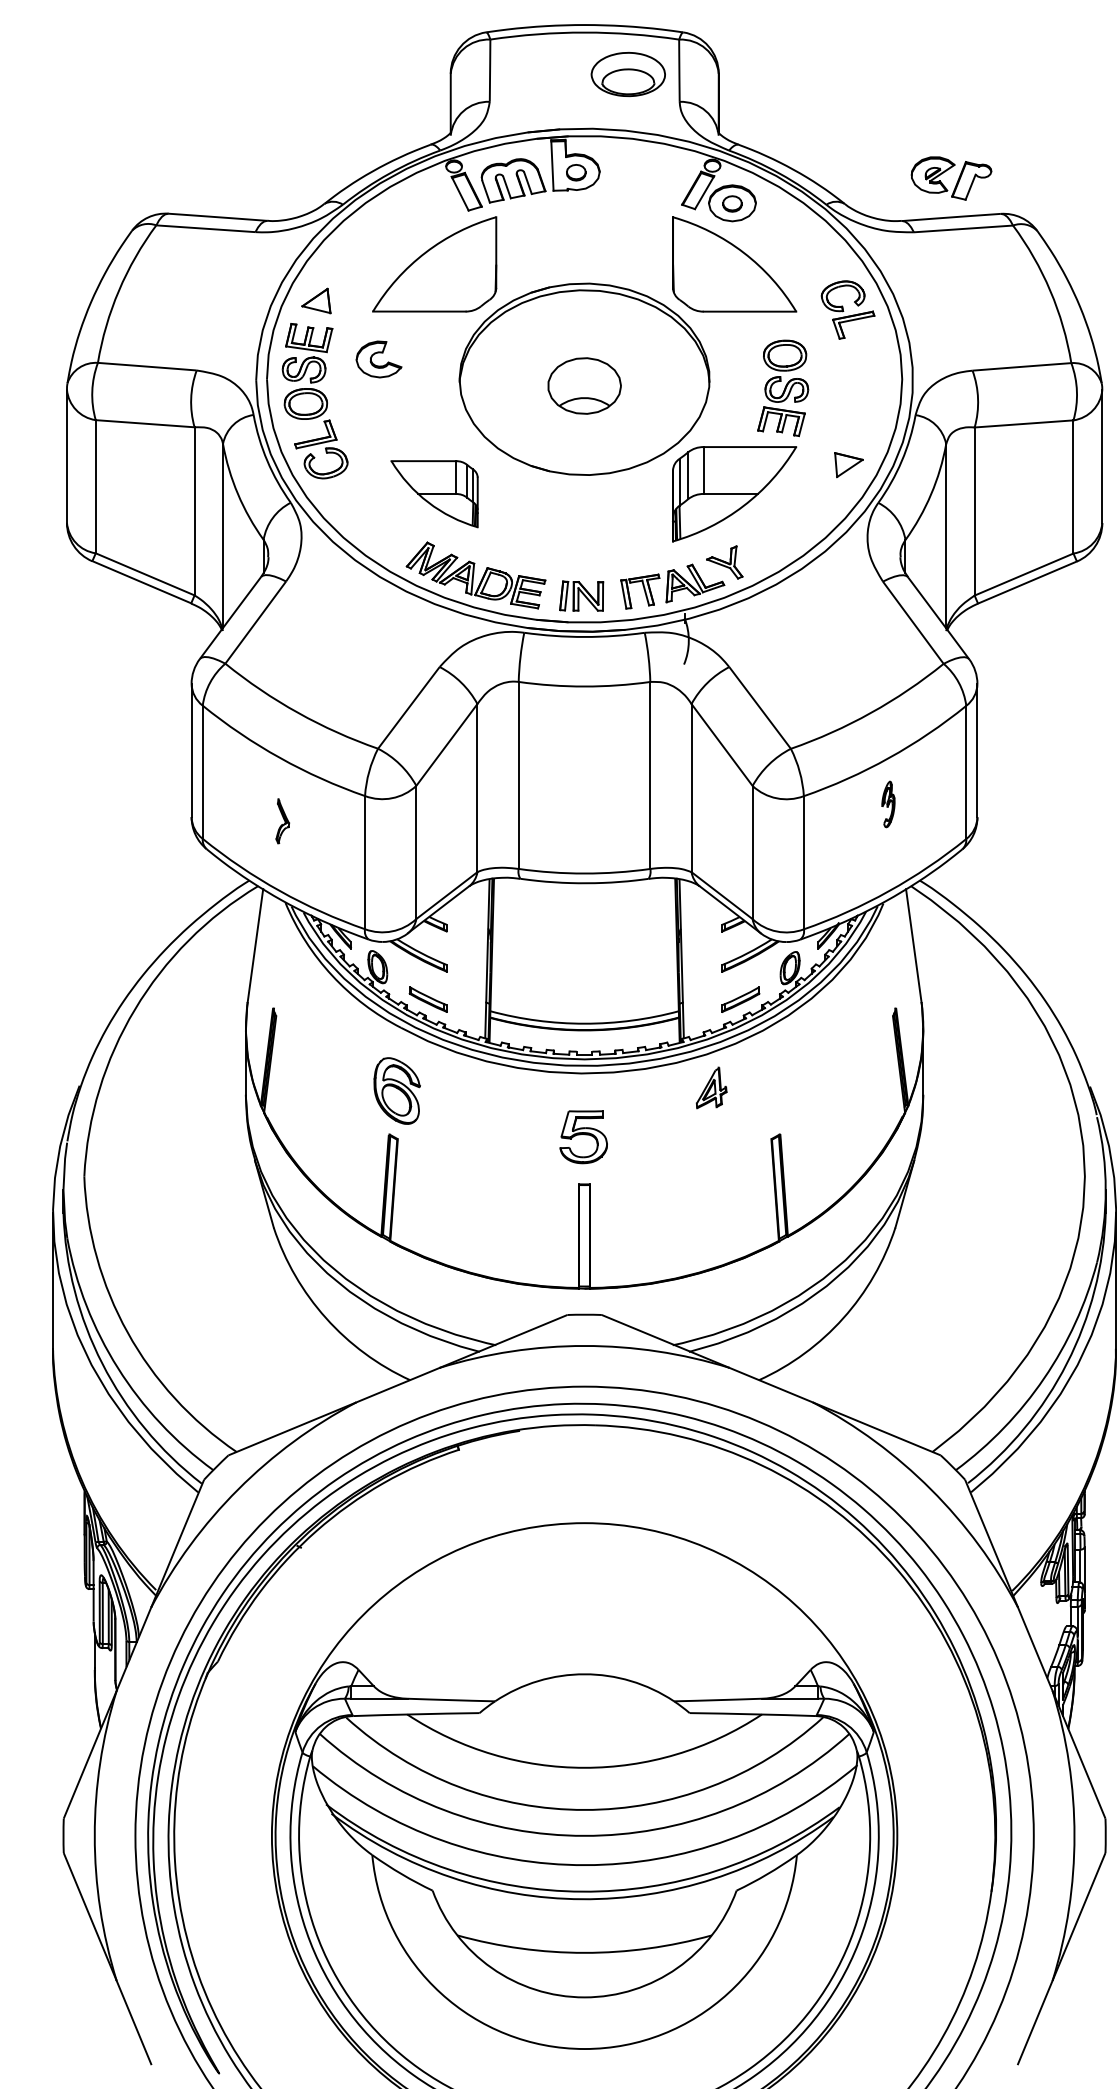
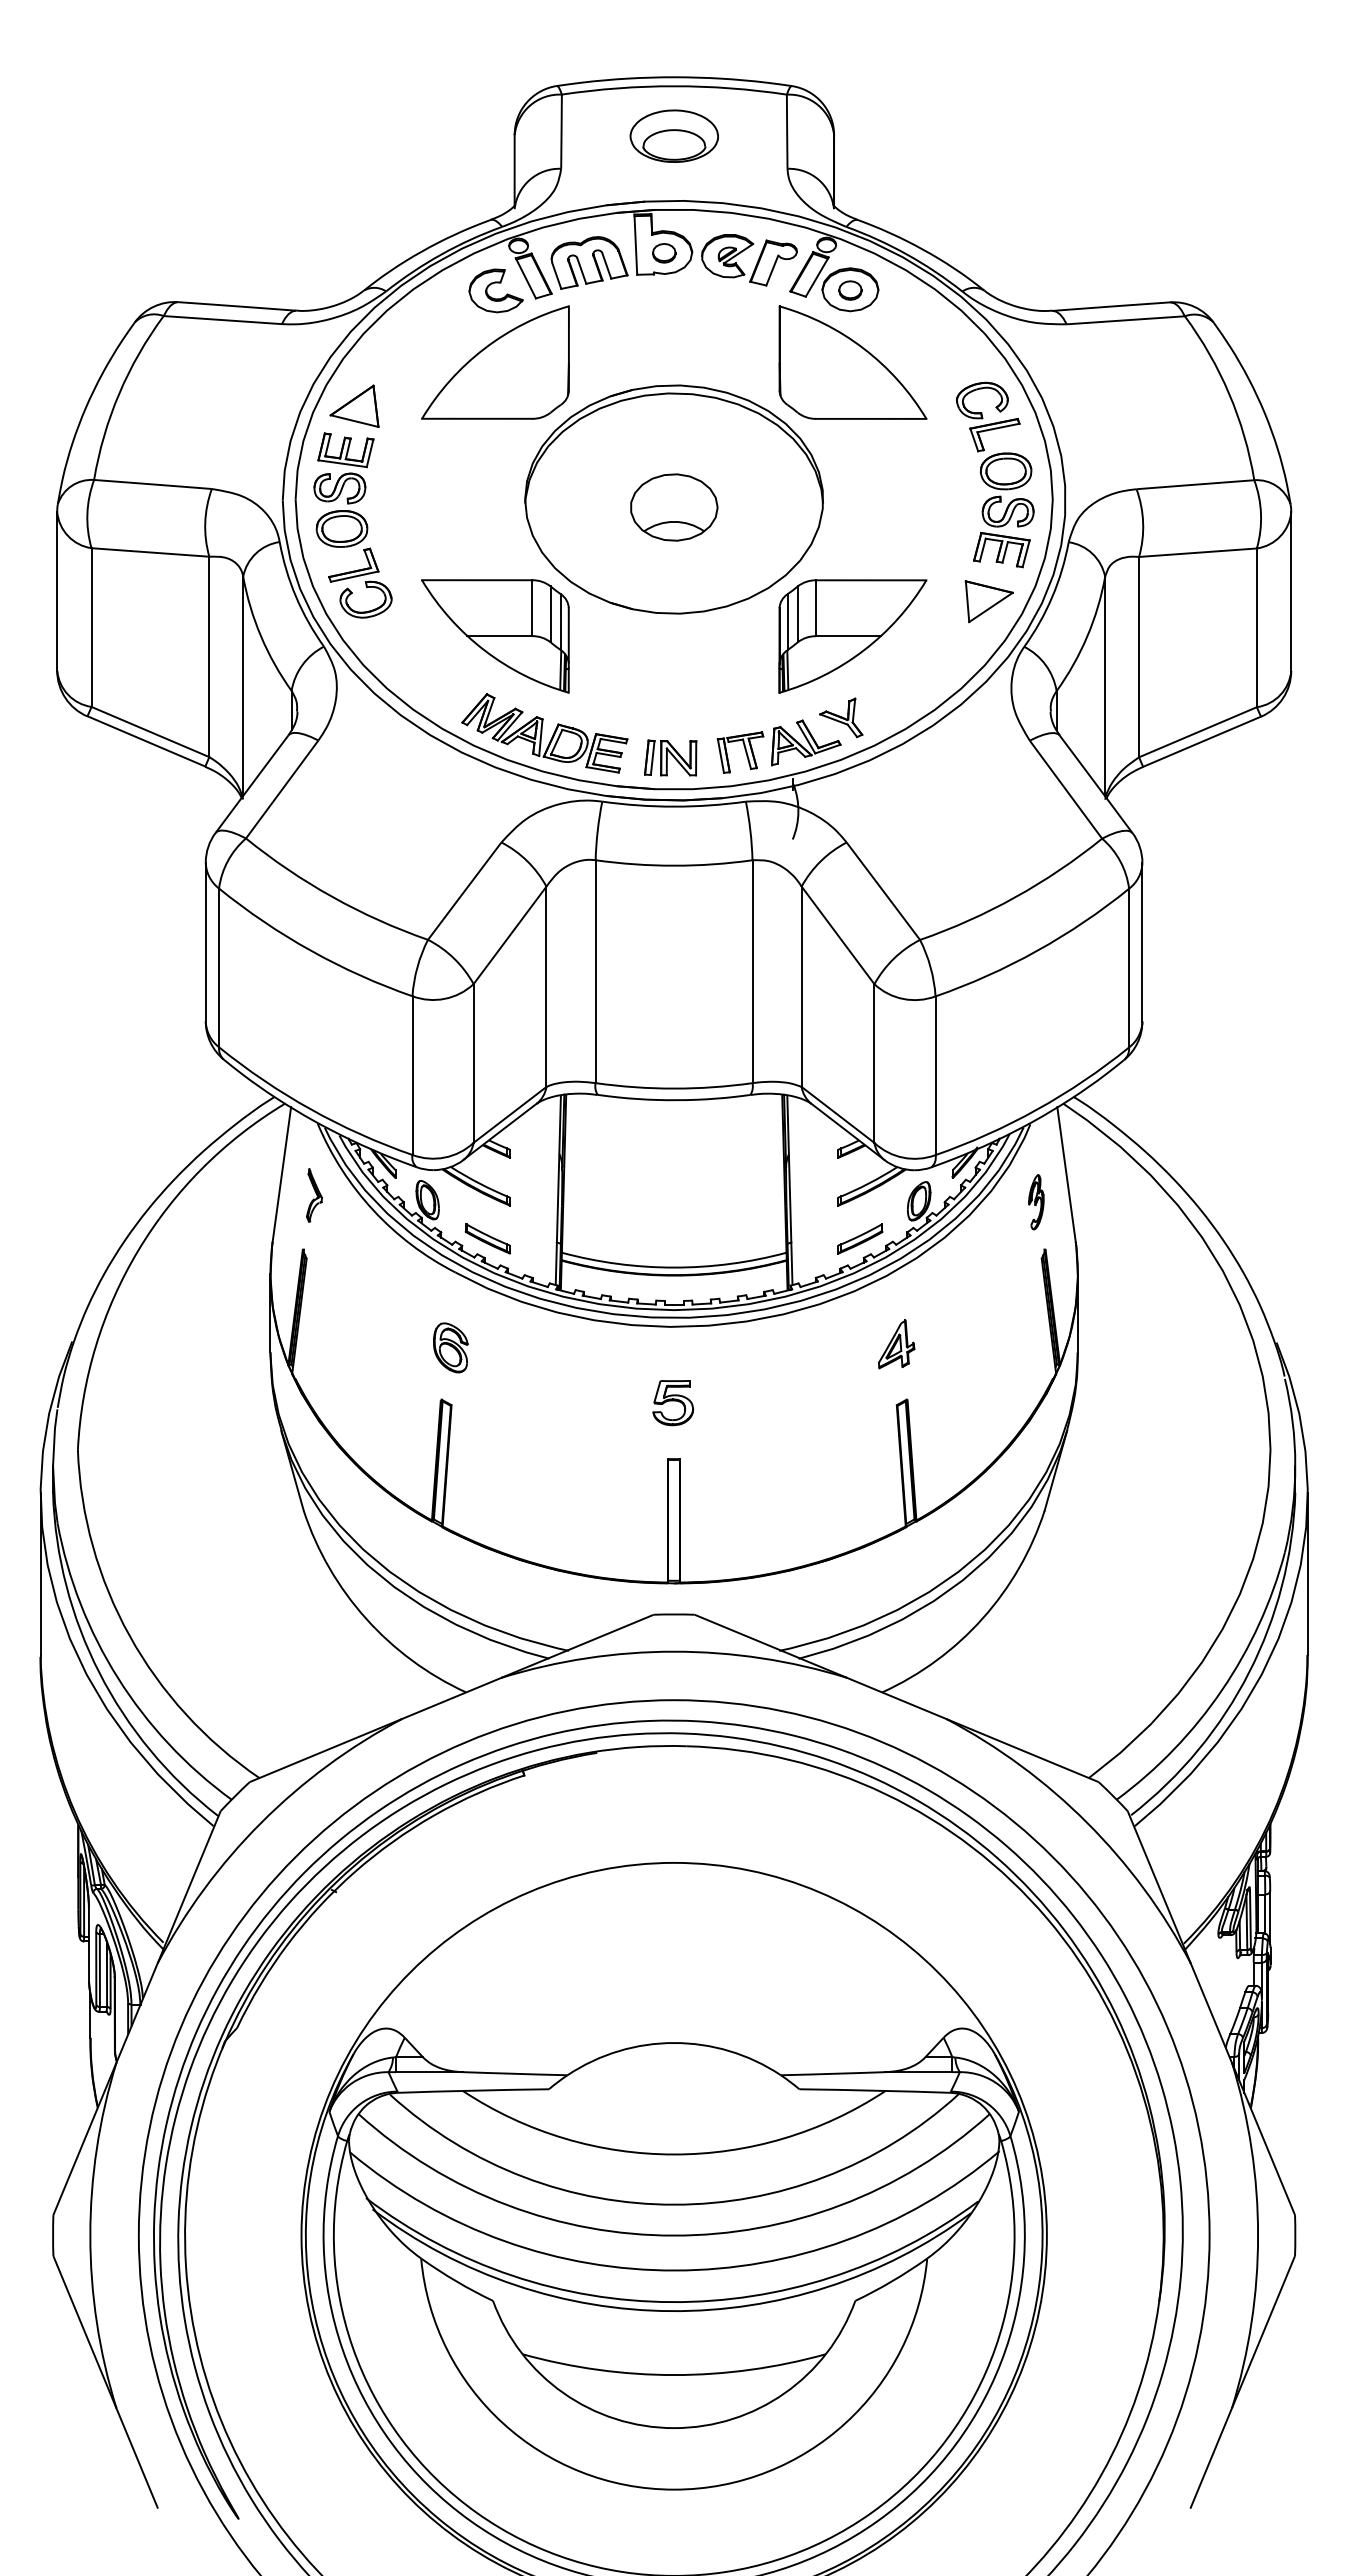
part: (627, 73) -> (673, 135), moved
part: (957, 180) -> (756, 262), moved
part: (316, 300) -> (354, 405), size x1.43
part: (375, 354) -> (492, 284), moved
part: (782, 388) -> (1003, 510), moved
part: (848, 464) -> (988, 601), size x1.43
part: (434, 494) -> (495, 636), size x1.43
part: (888, 804) -> (1036, 1202), moved
part: (281, 821) -> (313, 1195), moved
part: (711, 1088) -> (896, 1344), moved
part: (396, 1090) -> (450, 1347), size x0.62
part: (584, 1137) -> (673, 1403), size x0.71

